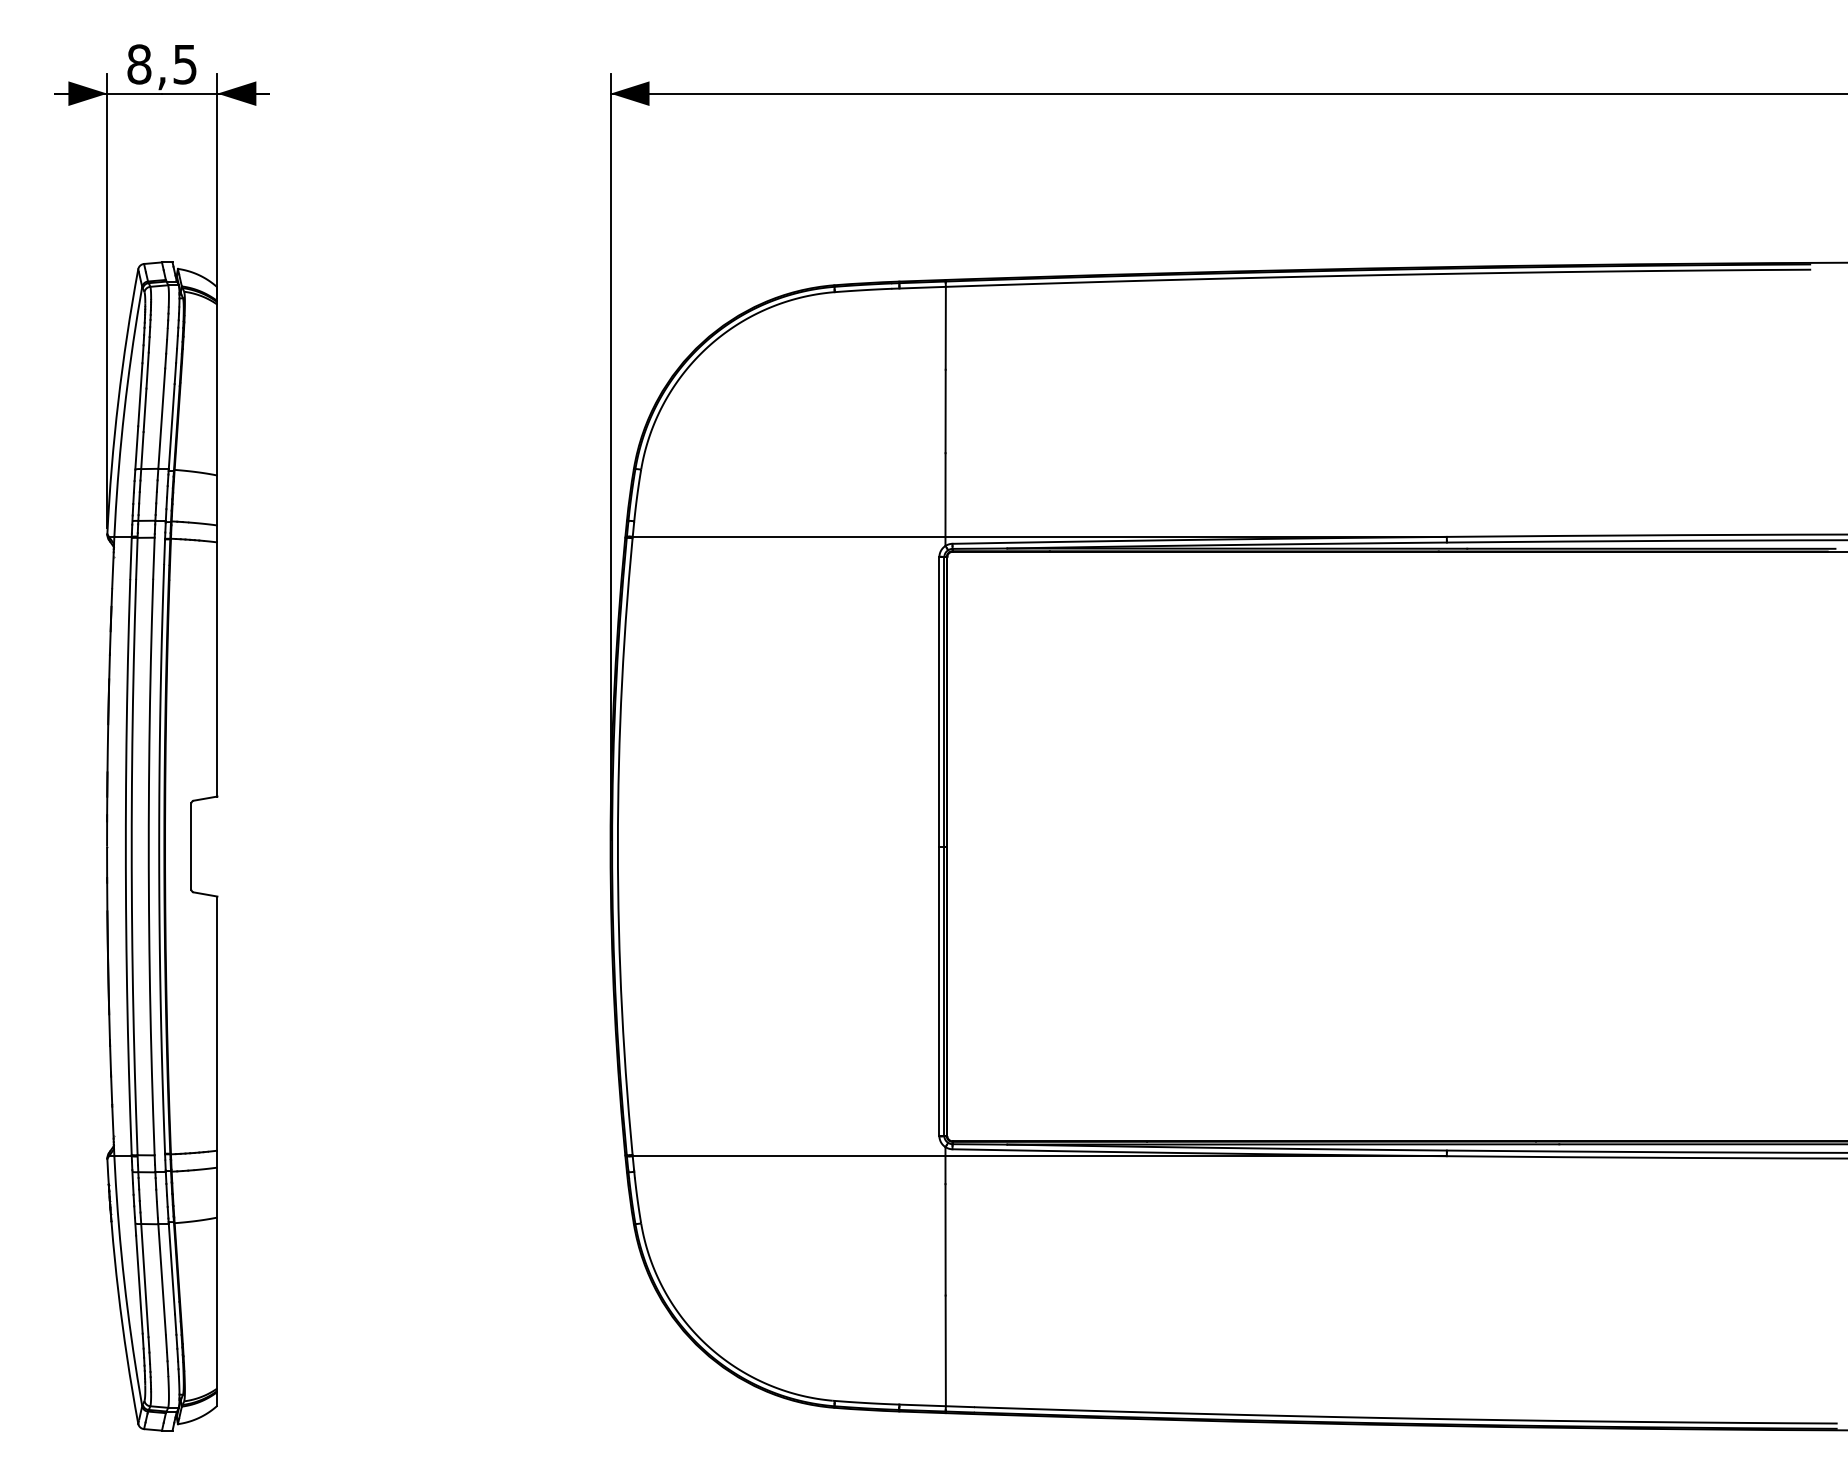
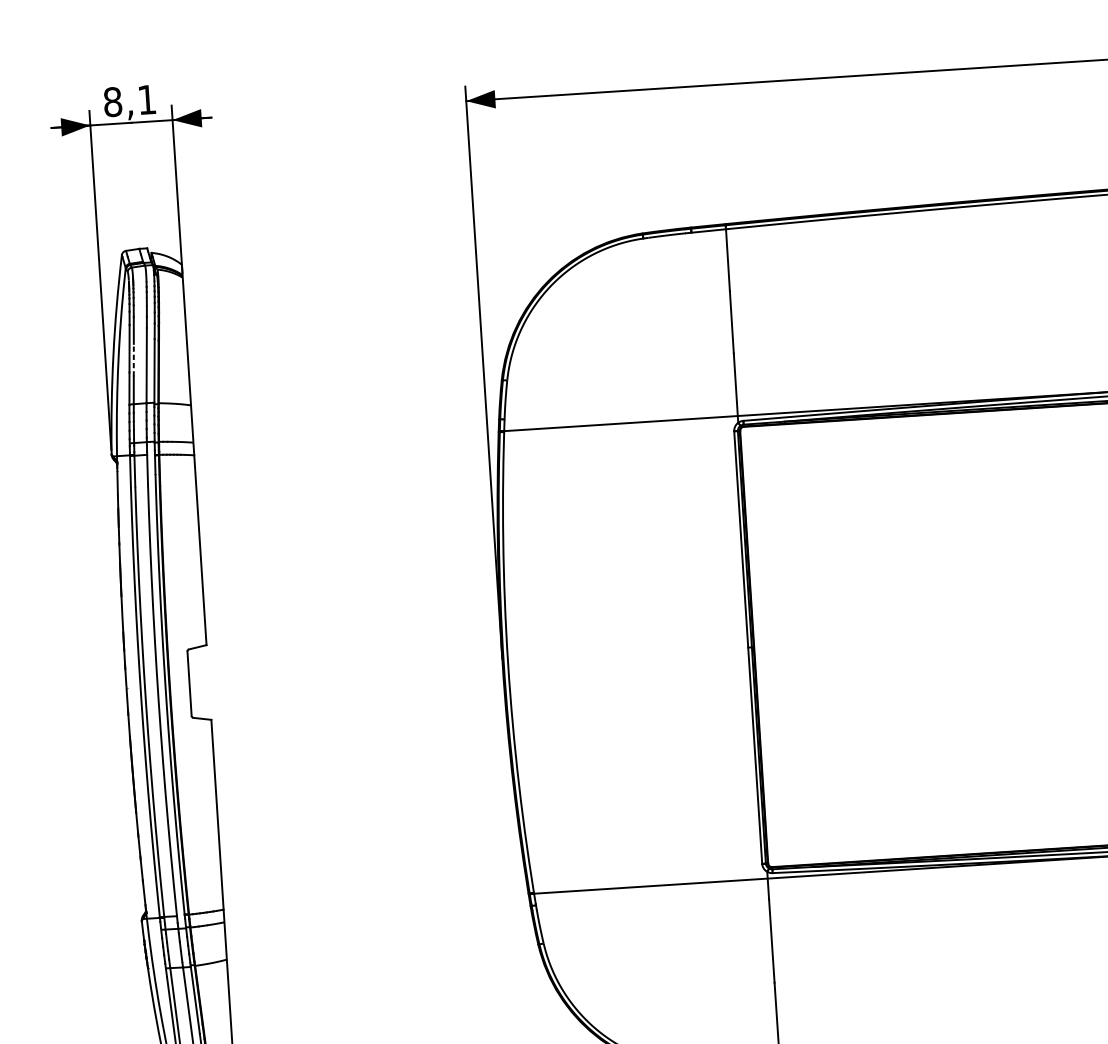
text: (184, 64) -> (146, 99), 8,5 -> 8,1
line: (145, 410) -> (134, 360), solid -> dashed

